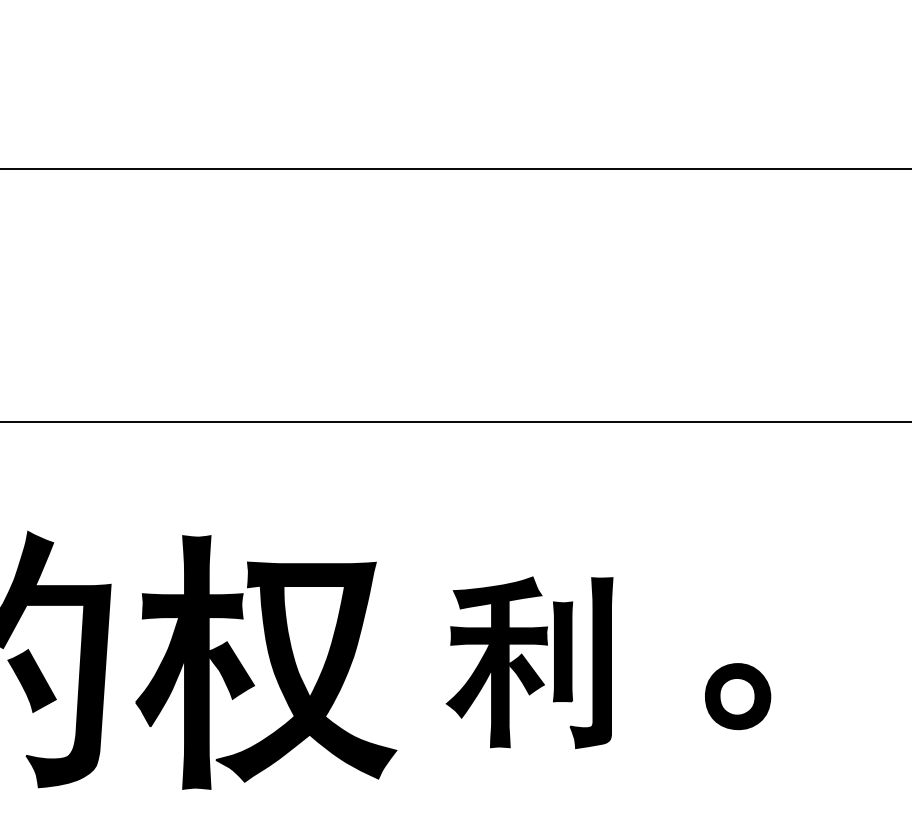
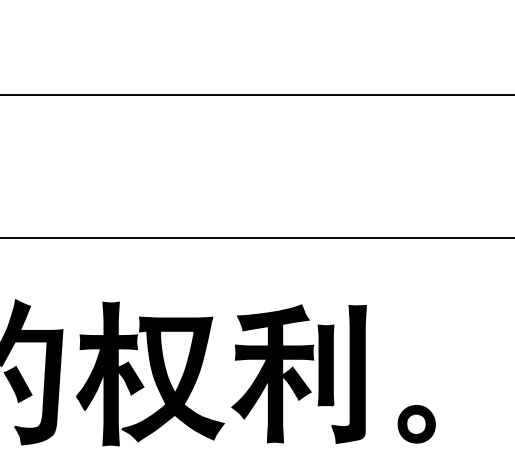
part: (528, 661) -> (298, 373), size x1.43
part: (737, 697) -> (416, 424), moved

